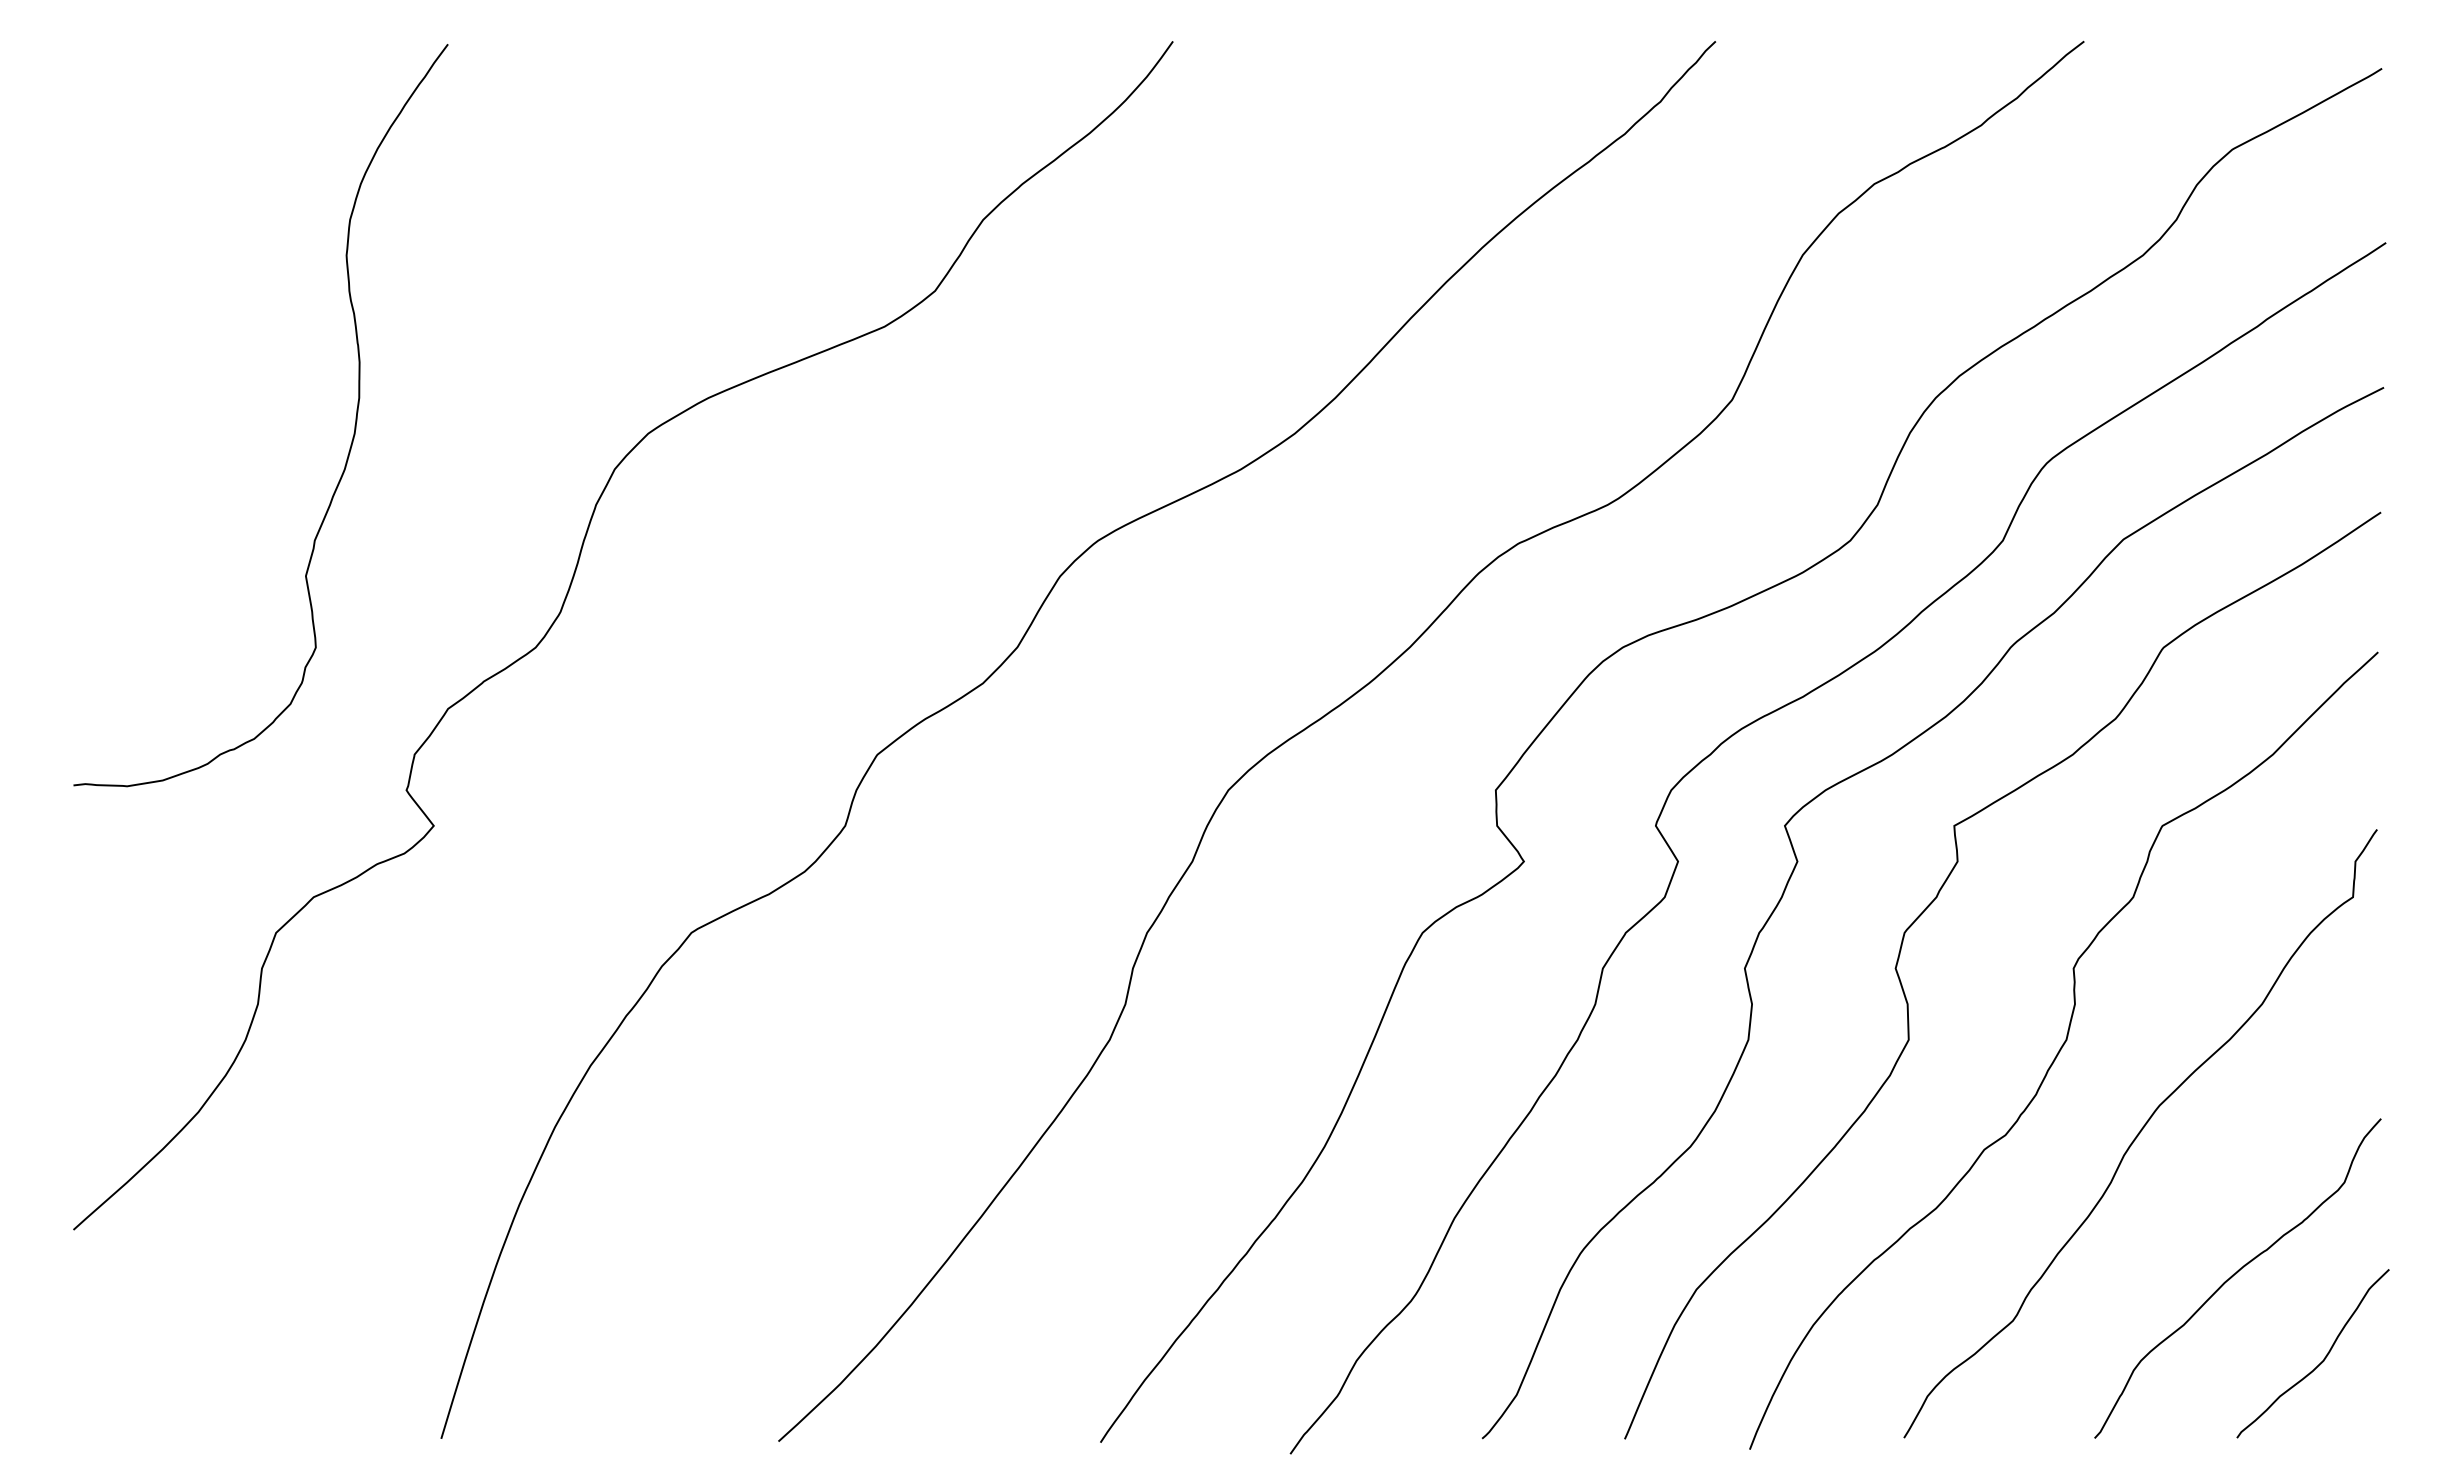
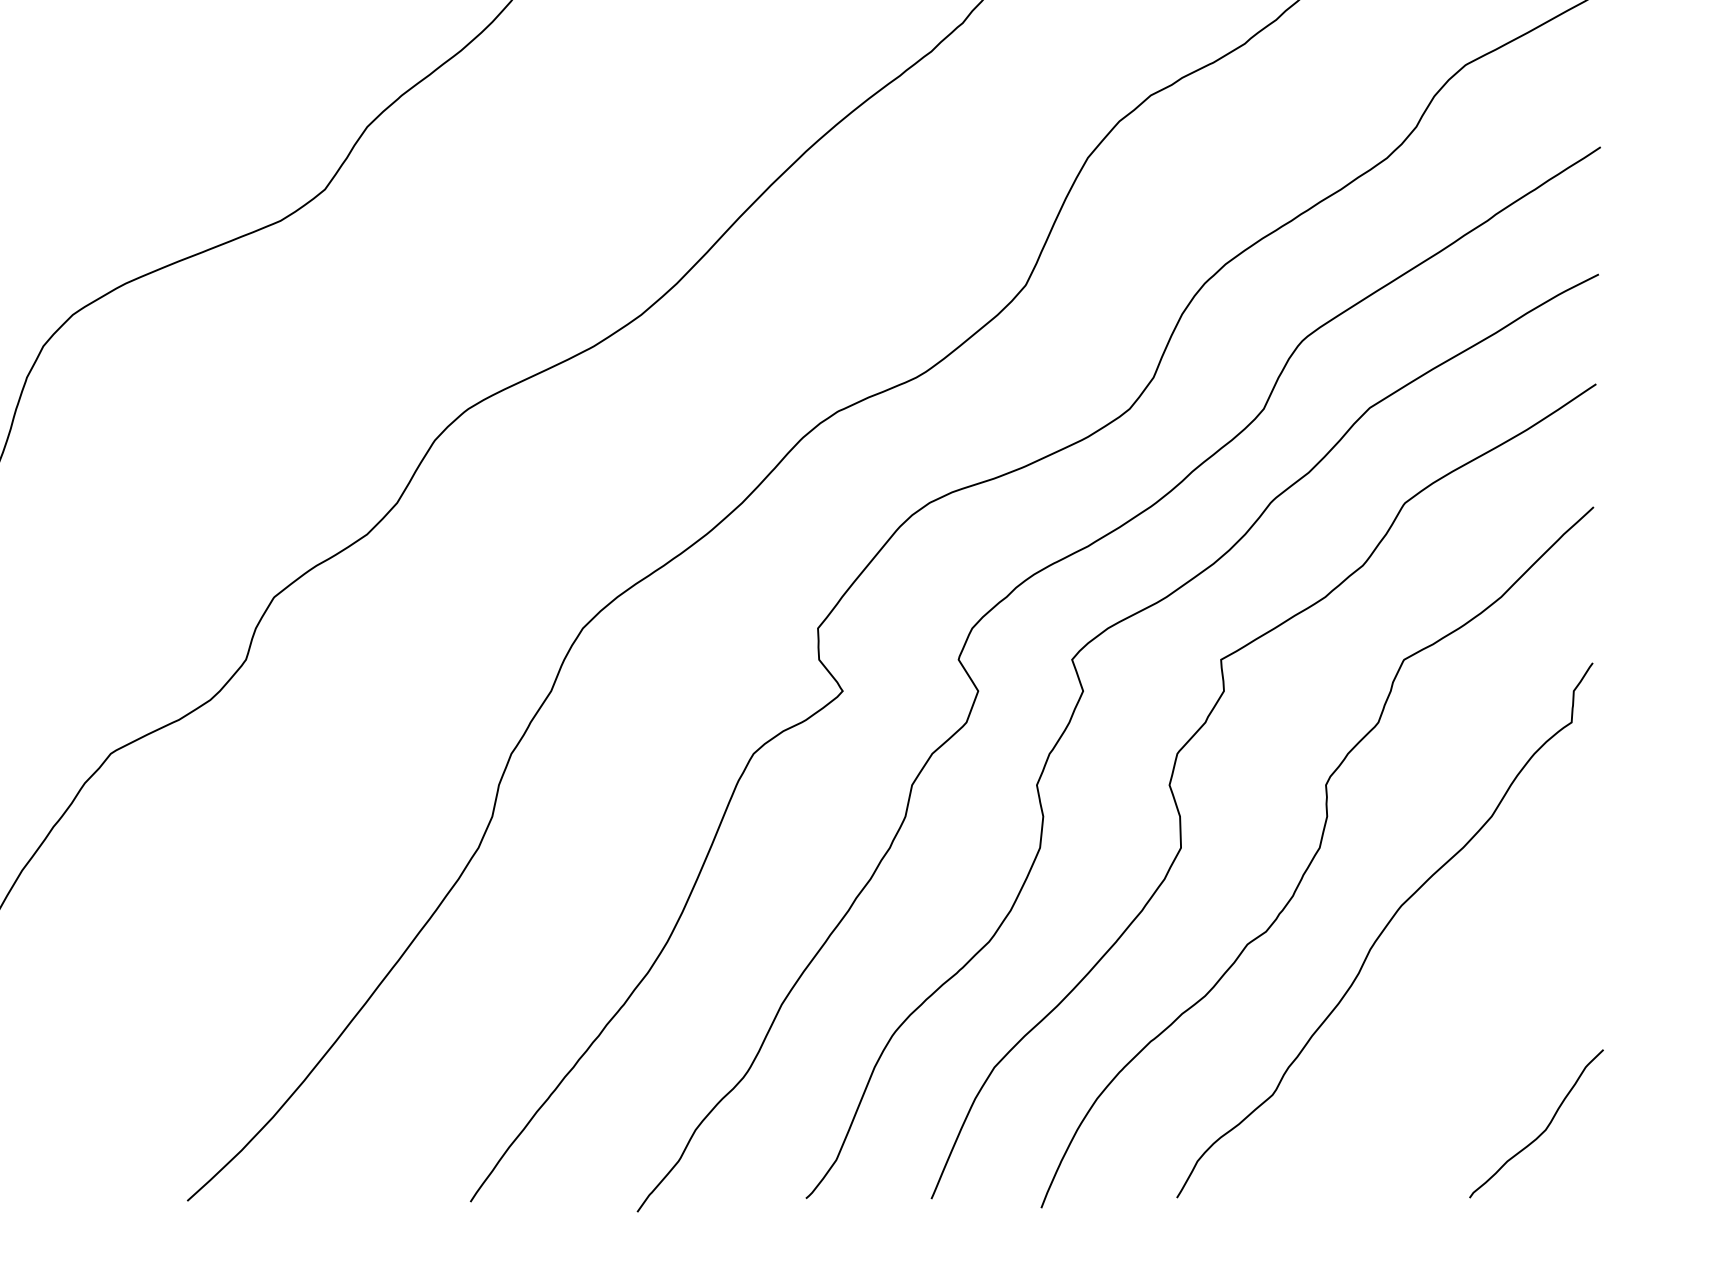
curve: (2234, 1275) -> (1467, 1055), removed

